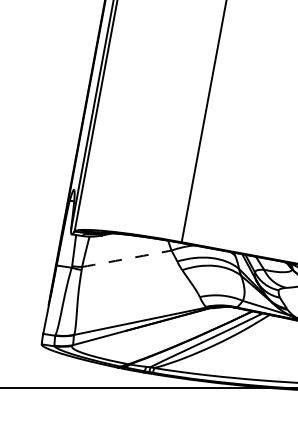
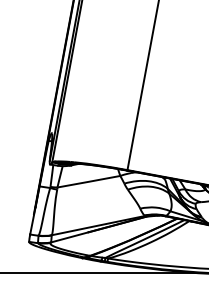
arc: (126, 258) -> (88, 181), dashed -> solid

